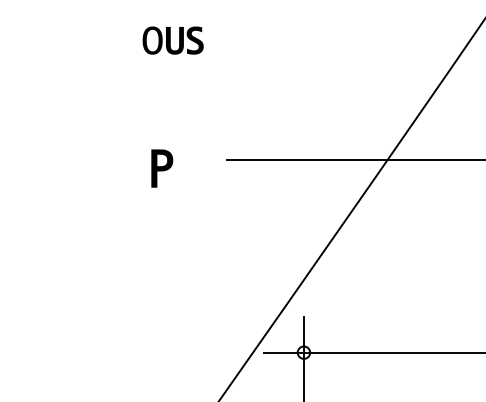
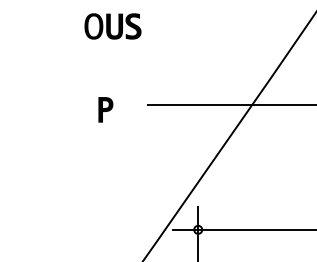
part: (172, 40) -> (112, 26), size x1.43

